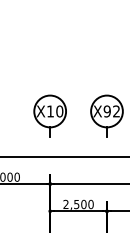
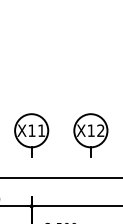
text: (59, 111) -> (41, 130), X10 -> X11
text: (106, 111) -> (90, 130), X92 -> X12

